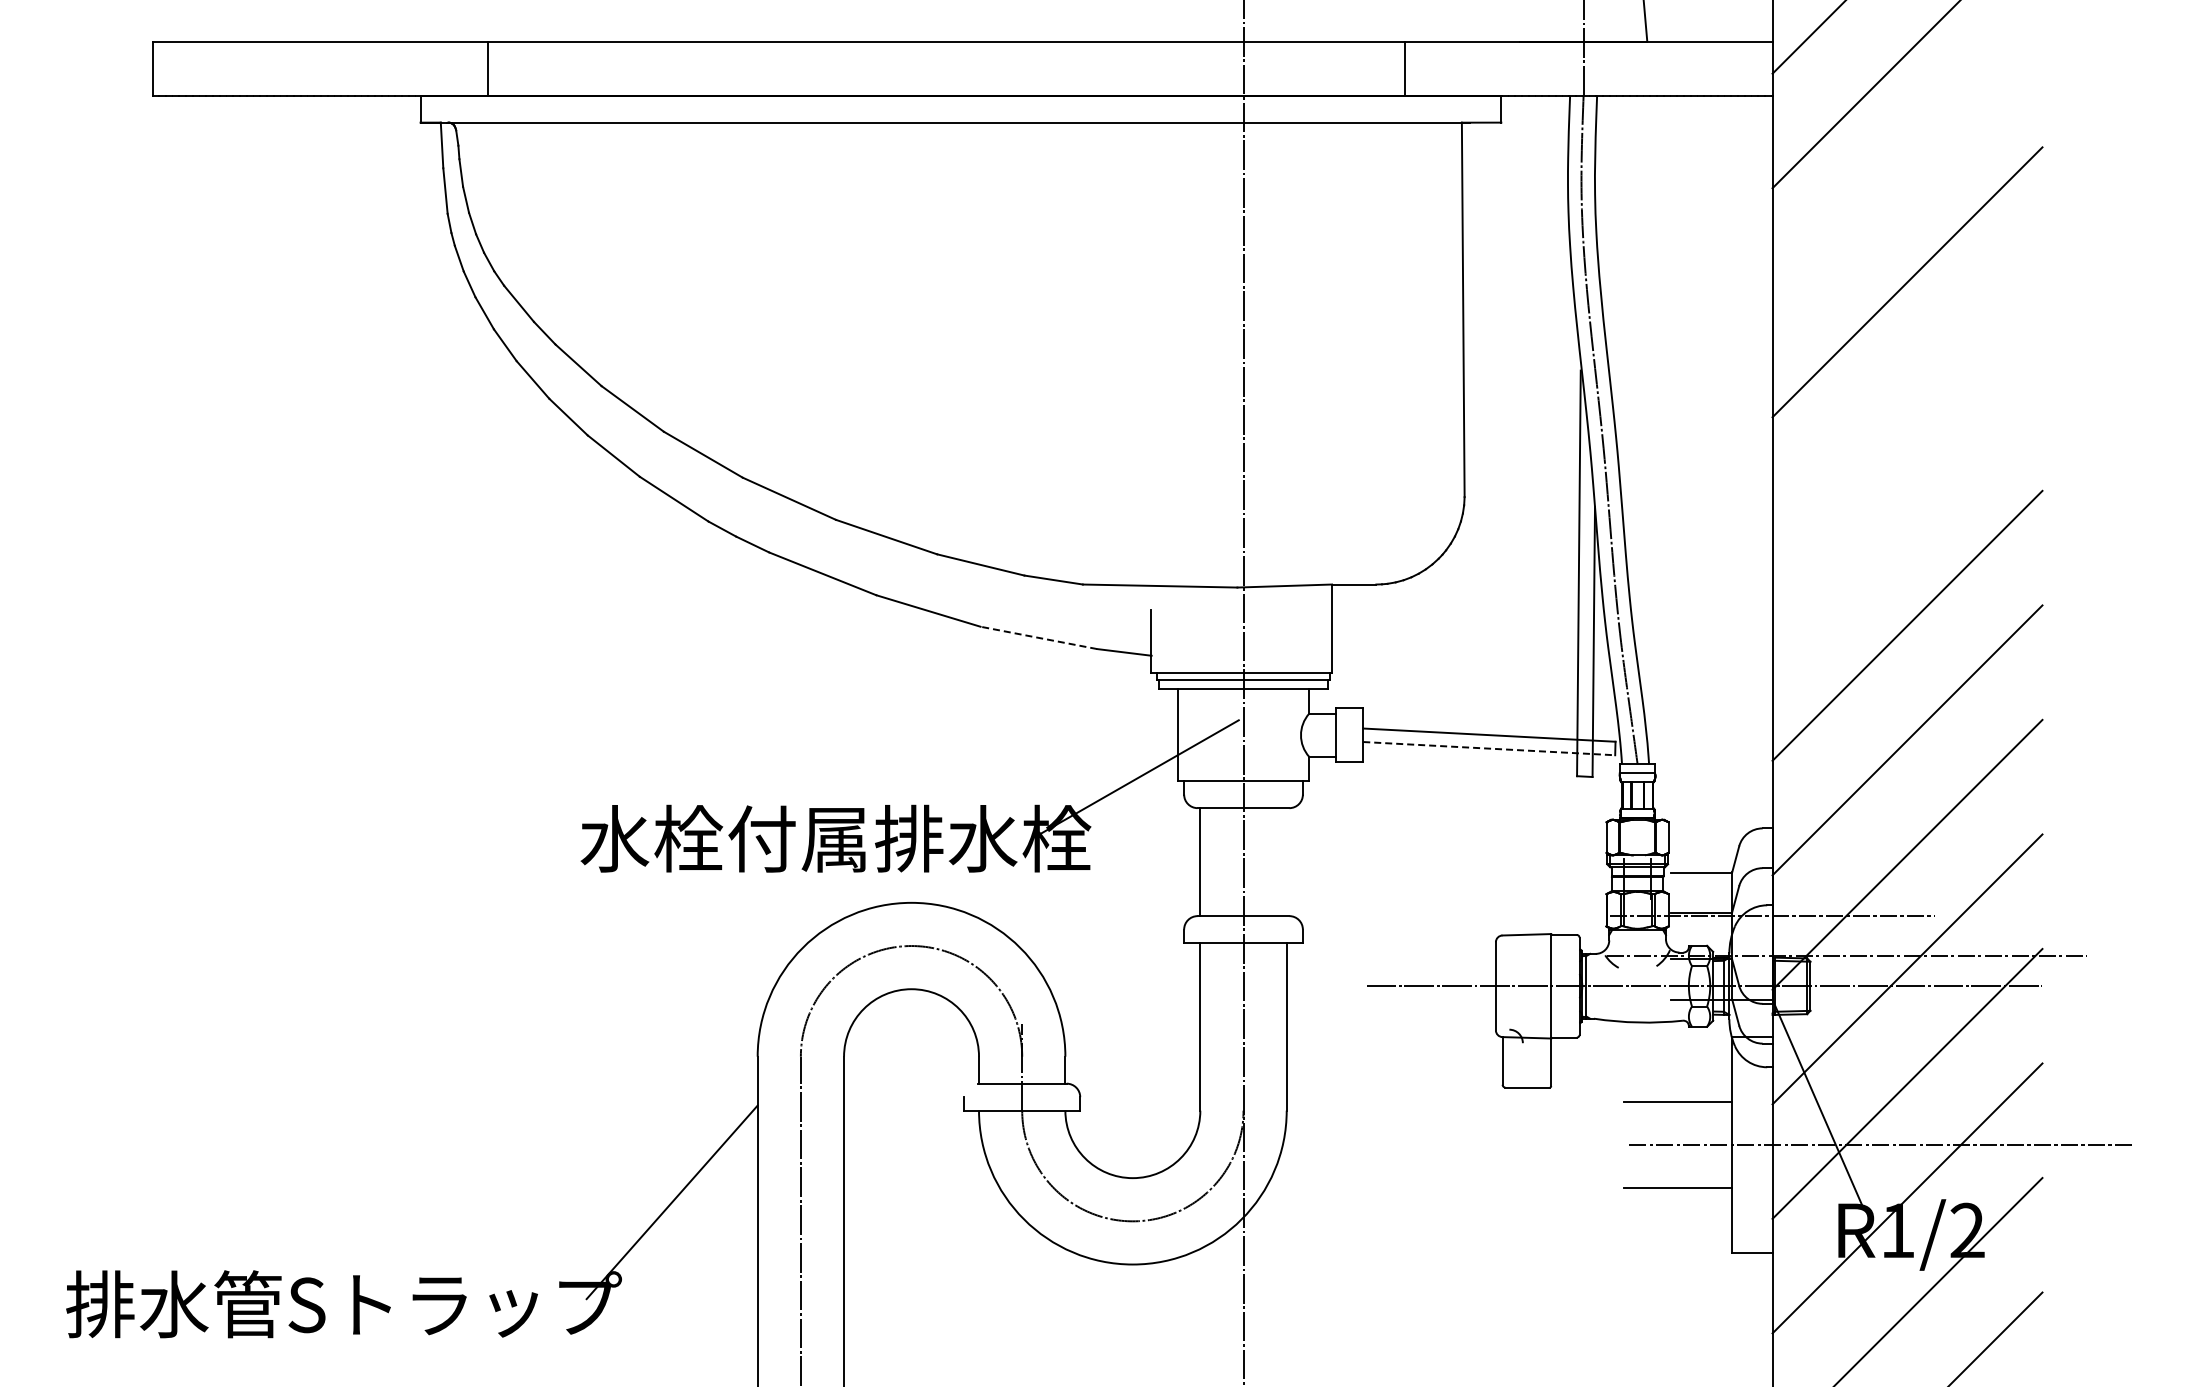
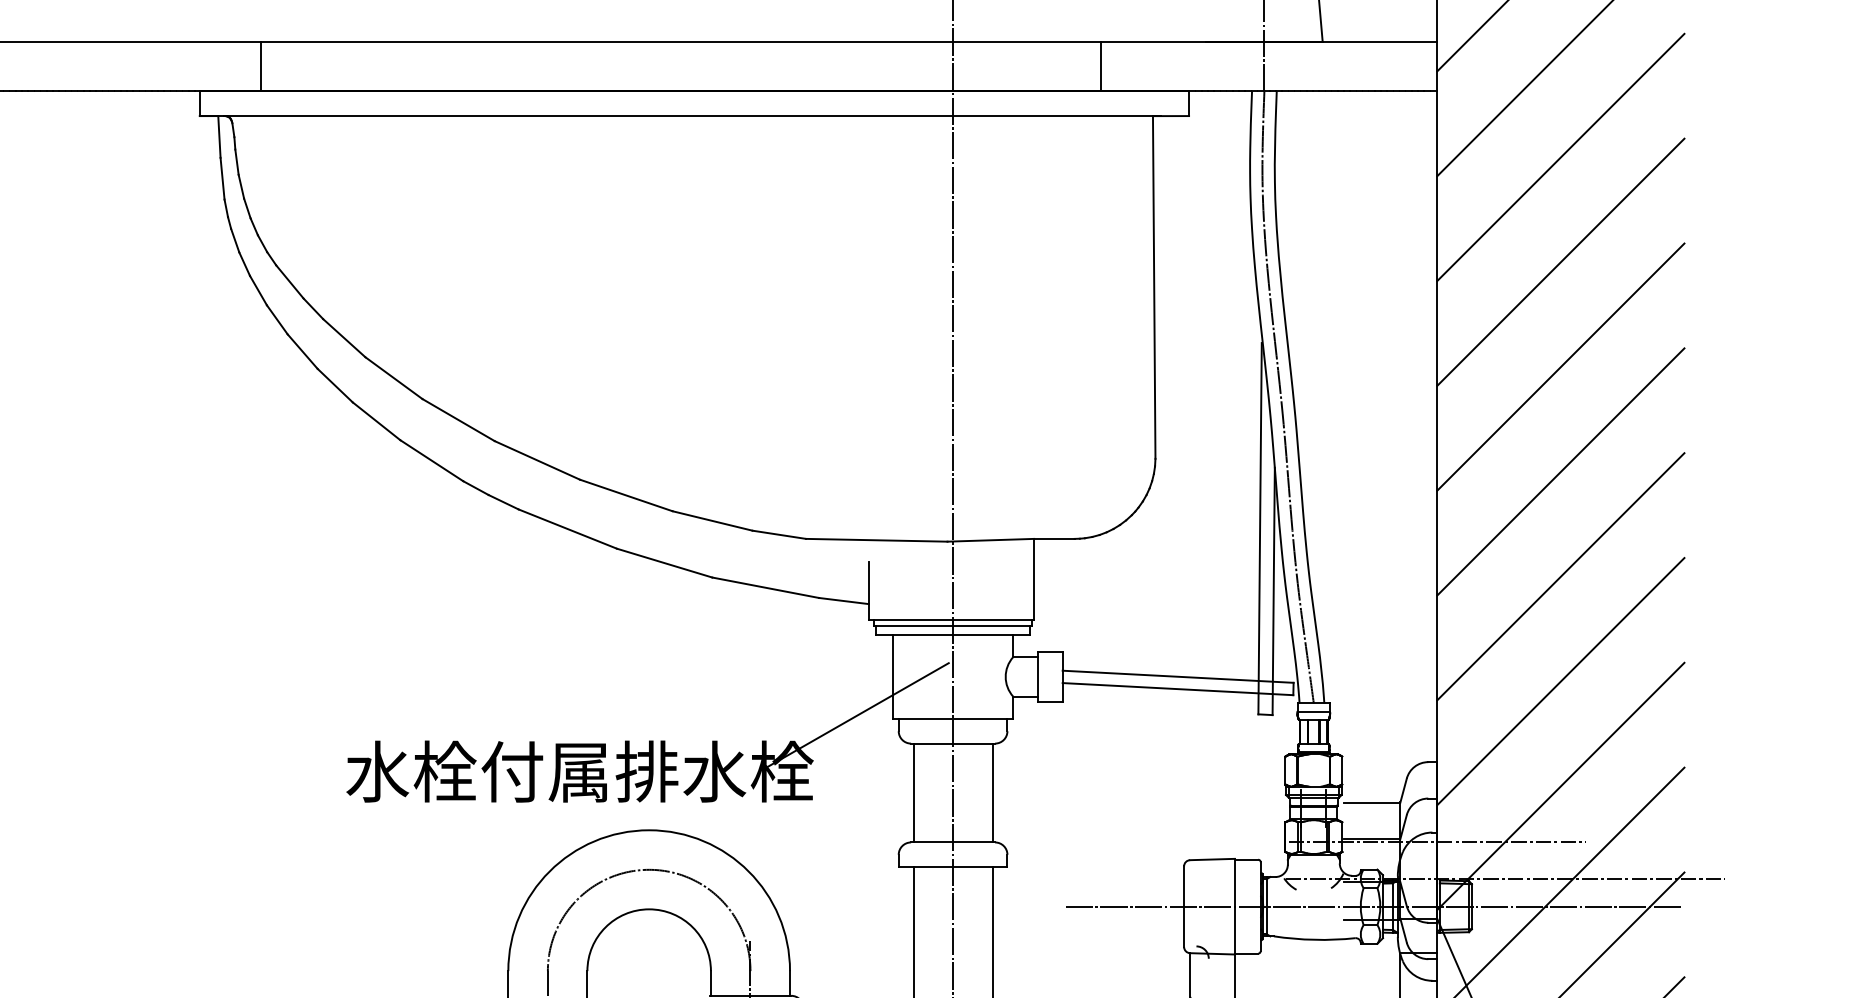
line: (1907, 167) -> (1560, 157), added
line: (1907, 396) -> (1560, 366), added
line: (1907, 511) -> (1560, 472), added
line: (1038, 637) -> (765, 587), dashed -> solid
line: (1489, 748) -> (1178, 689), dashed -> solid
line: (1286, 862) -> (992, 793), added

